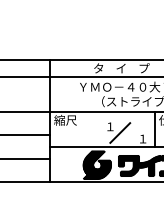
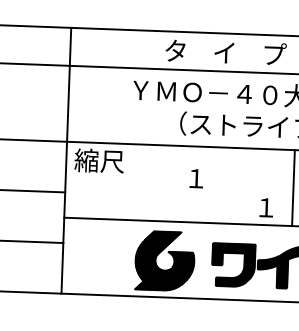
line: (120, 132) -> (217, 191), removed

